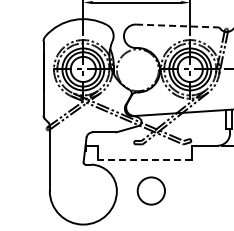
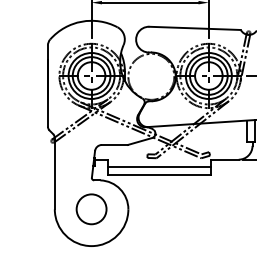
line: (177, 26) -> (194, 28), dashed -> solid
line: (145, 152) -> (159, 167), added
line: (144, 159) -> (158, 174), dashed -> solid
circle: (150, 190) -> (90, 208), moved

